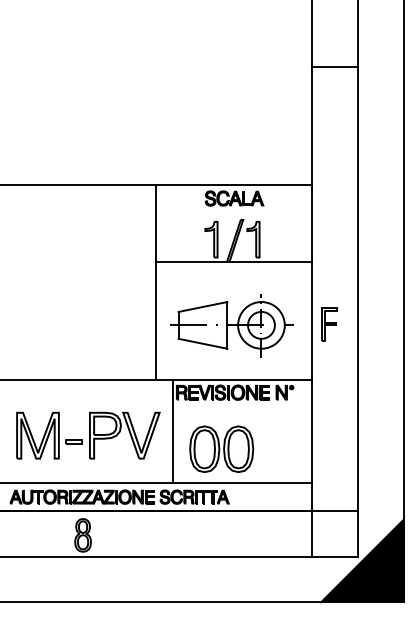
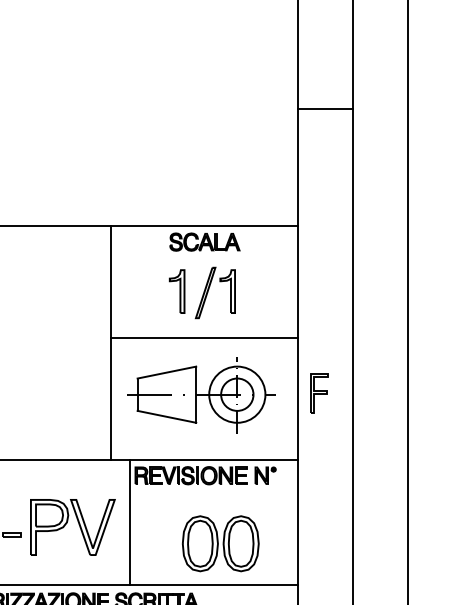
line: (334, 66) -> (325, 108), moved
line: (233, 262) -> (203, 338), moved
part: (221, 448) -> (220, 542), moved

